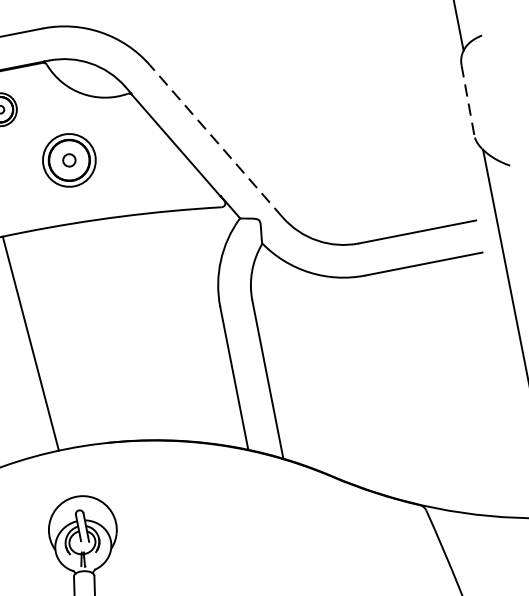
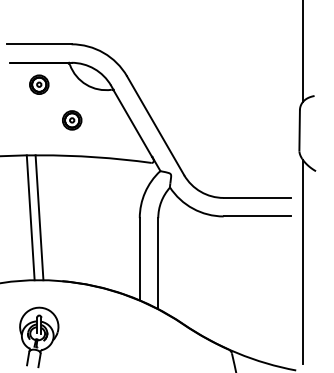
line: (468, 102) -> (299, 131), dashed -> solid
line: (216, 140) -> (155, 125), dashed -> solid
part: (70, 160) -> (72, 120), size x0.62
line: (45, 340) -> (39, 217), added

